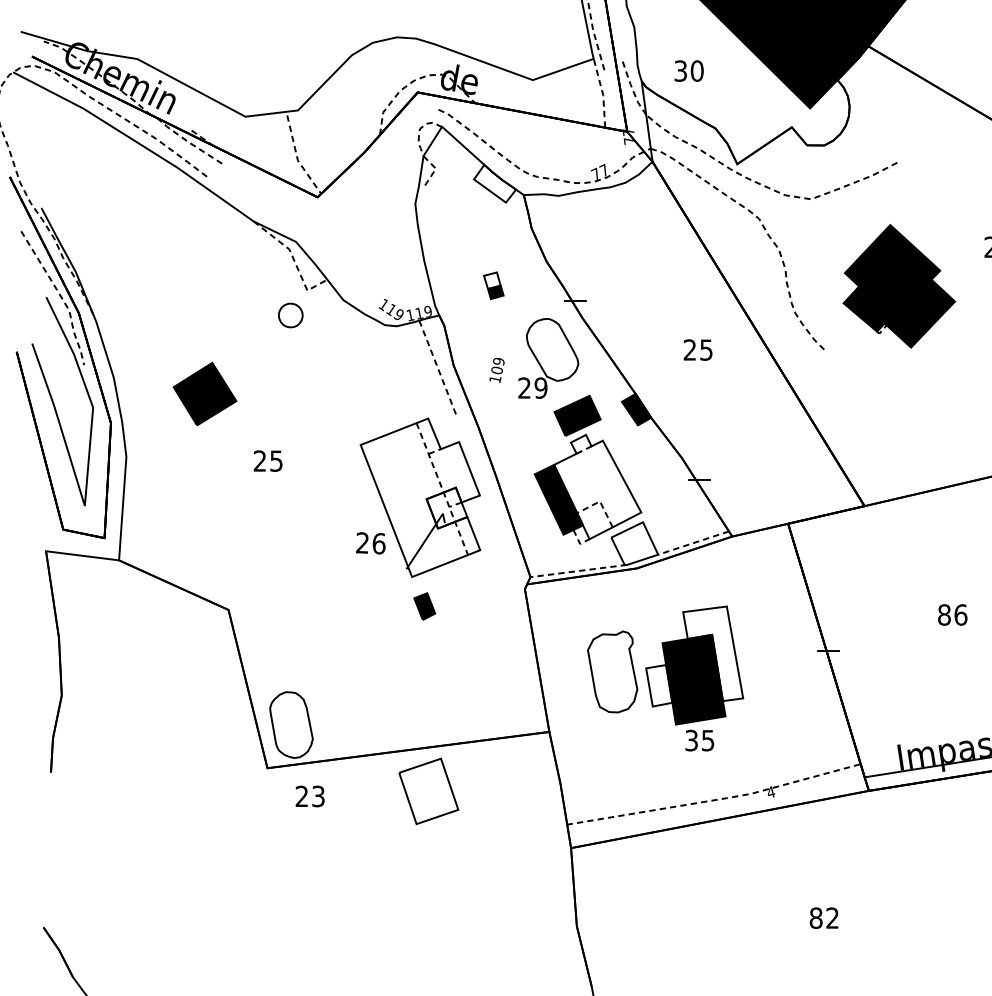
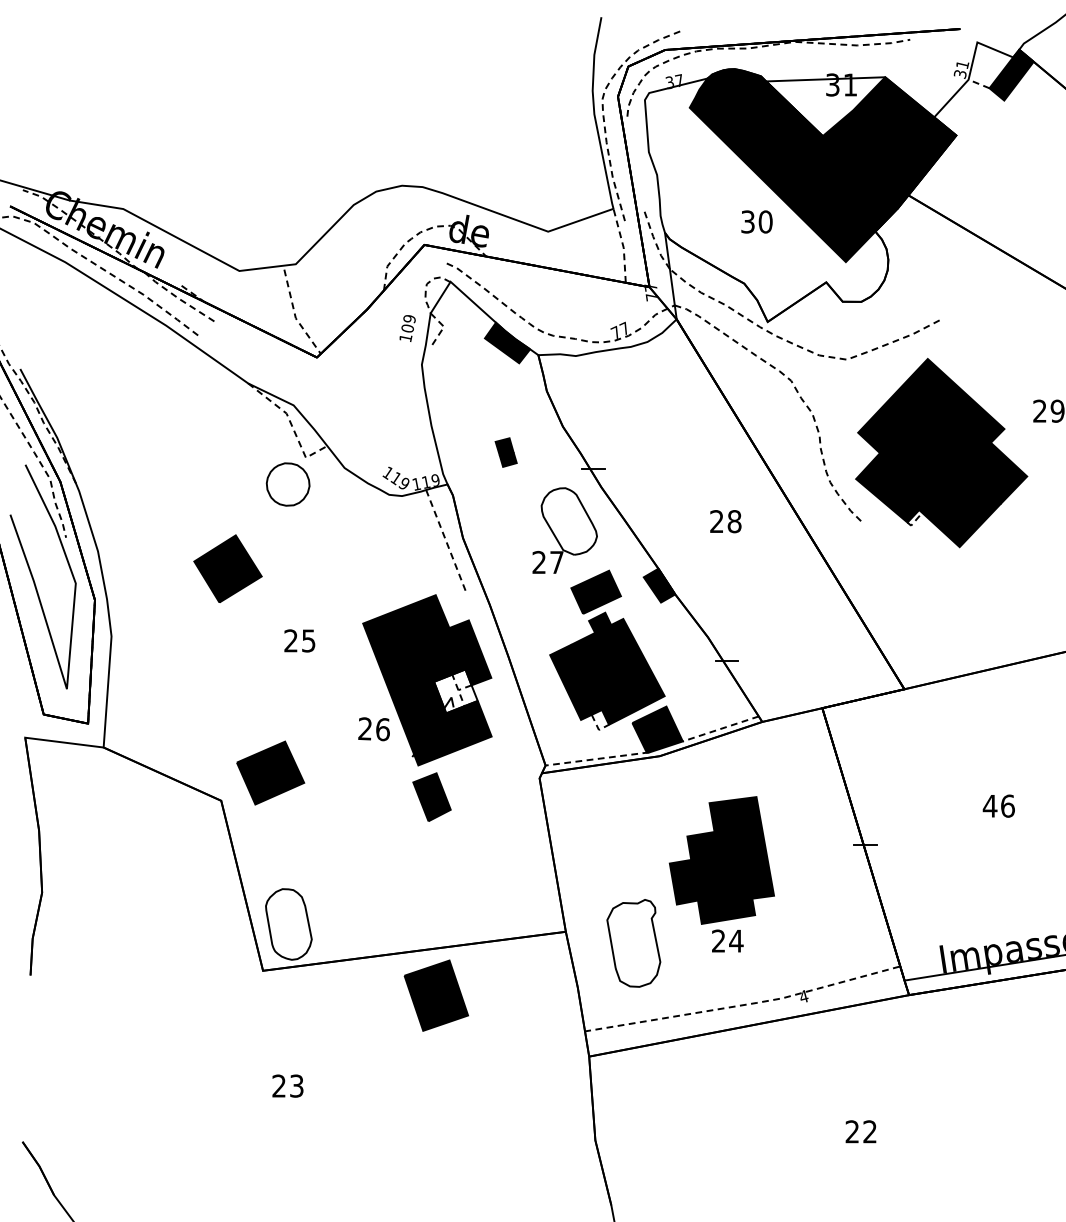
text: (688, 70) -> (756, 221), moved
fill: (495, 183) -> (507, 342), added
fill: (492, 281) -> (504, 447), added
part: (899, 286) -> (941, 453), size x1.43
part: (290, 315) -> (287, 484), size x1.67
text: (706, 349) -> (734, 521), 25 -> 28
text: (496, 370) -> (407, 328), moved
text: (540, 388) -> (556, 562), 29 -> 27
part: (204, 393) -> (227, 568), moved
text: (267, 460) -> (299, 640), moved
fill: (597, 486) -> (617, 668), added
fill: (420, 497) -> (427, 680), added
fill: (634, 543) -> (657, 729), added
part: (274, 583) -> (270, 772), added
part: (424, 605) -> (431, 796), size x1.67
text: (943, 614) -> (989, 805), 86 -> 46
fill: (712, 653) -> (741, 847), added
part: (612, 672) -> (633, 943), moved
fill: (658, 685) -> (683, 881), added
text: (699, 740) -> (727, 940), 35 -> 24
fill: (428, 791) -> (436, 995), added
text: (309, 795) -> (287, 1085), moved
text: (816, 917) -> (852, 1131), 82 -> 22

